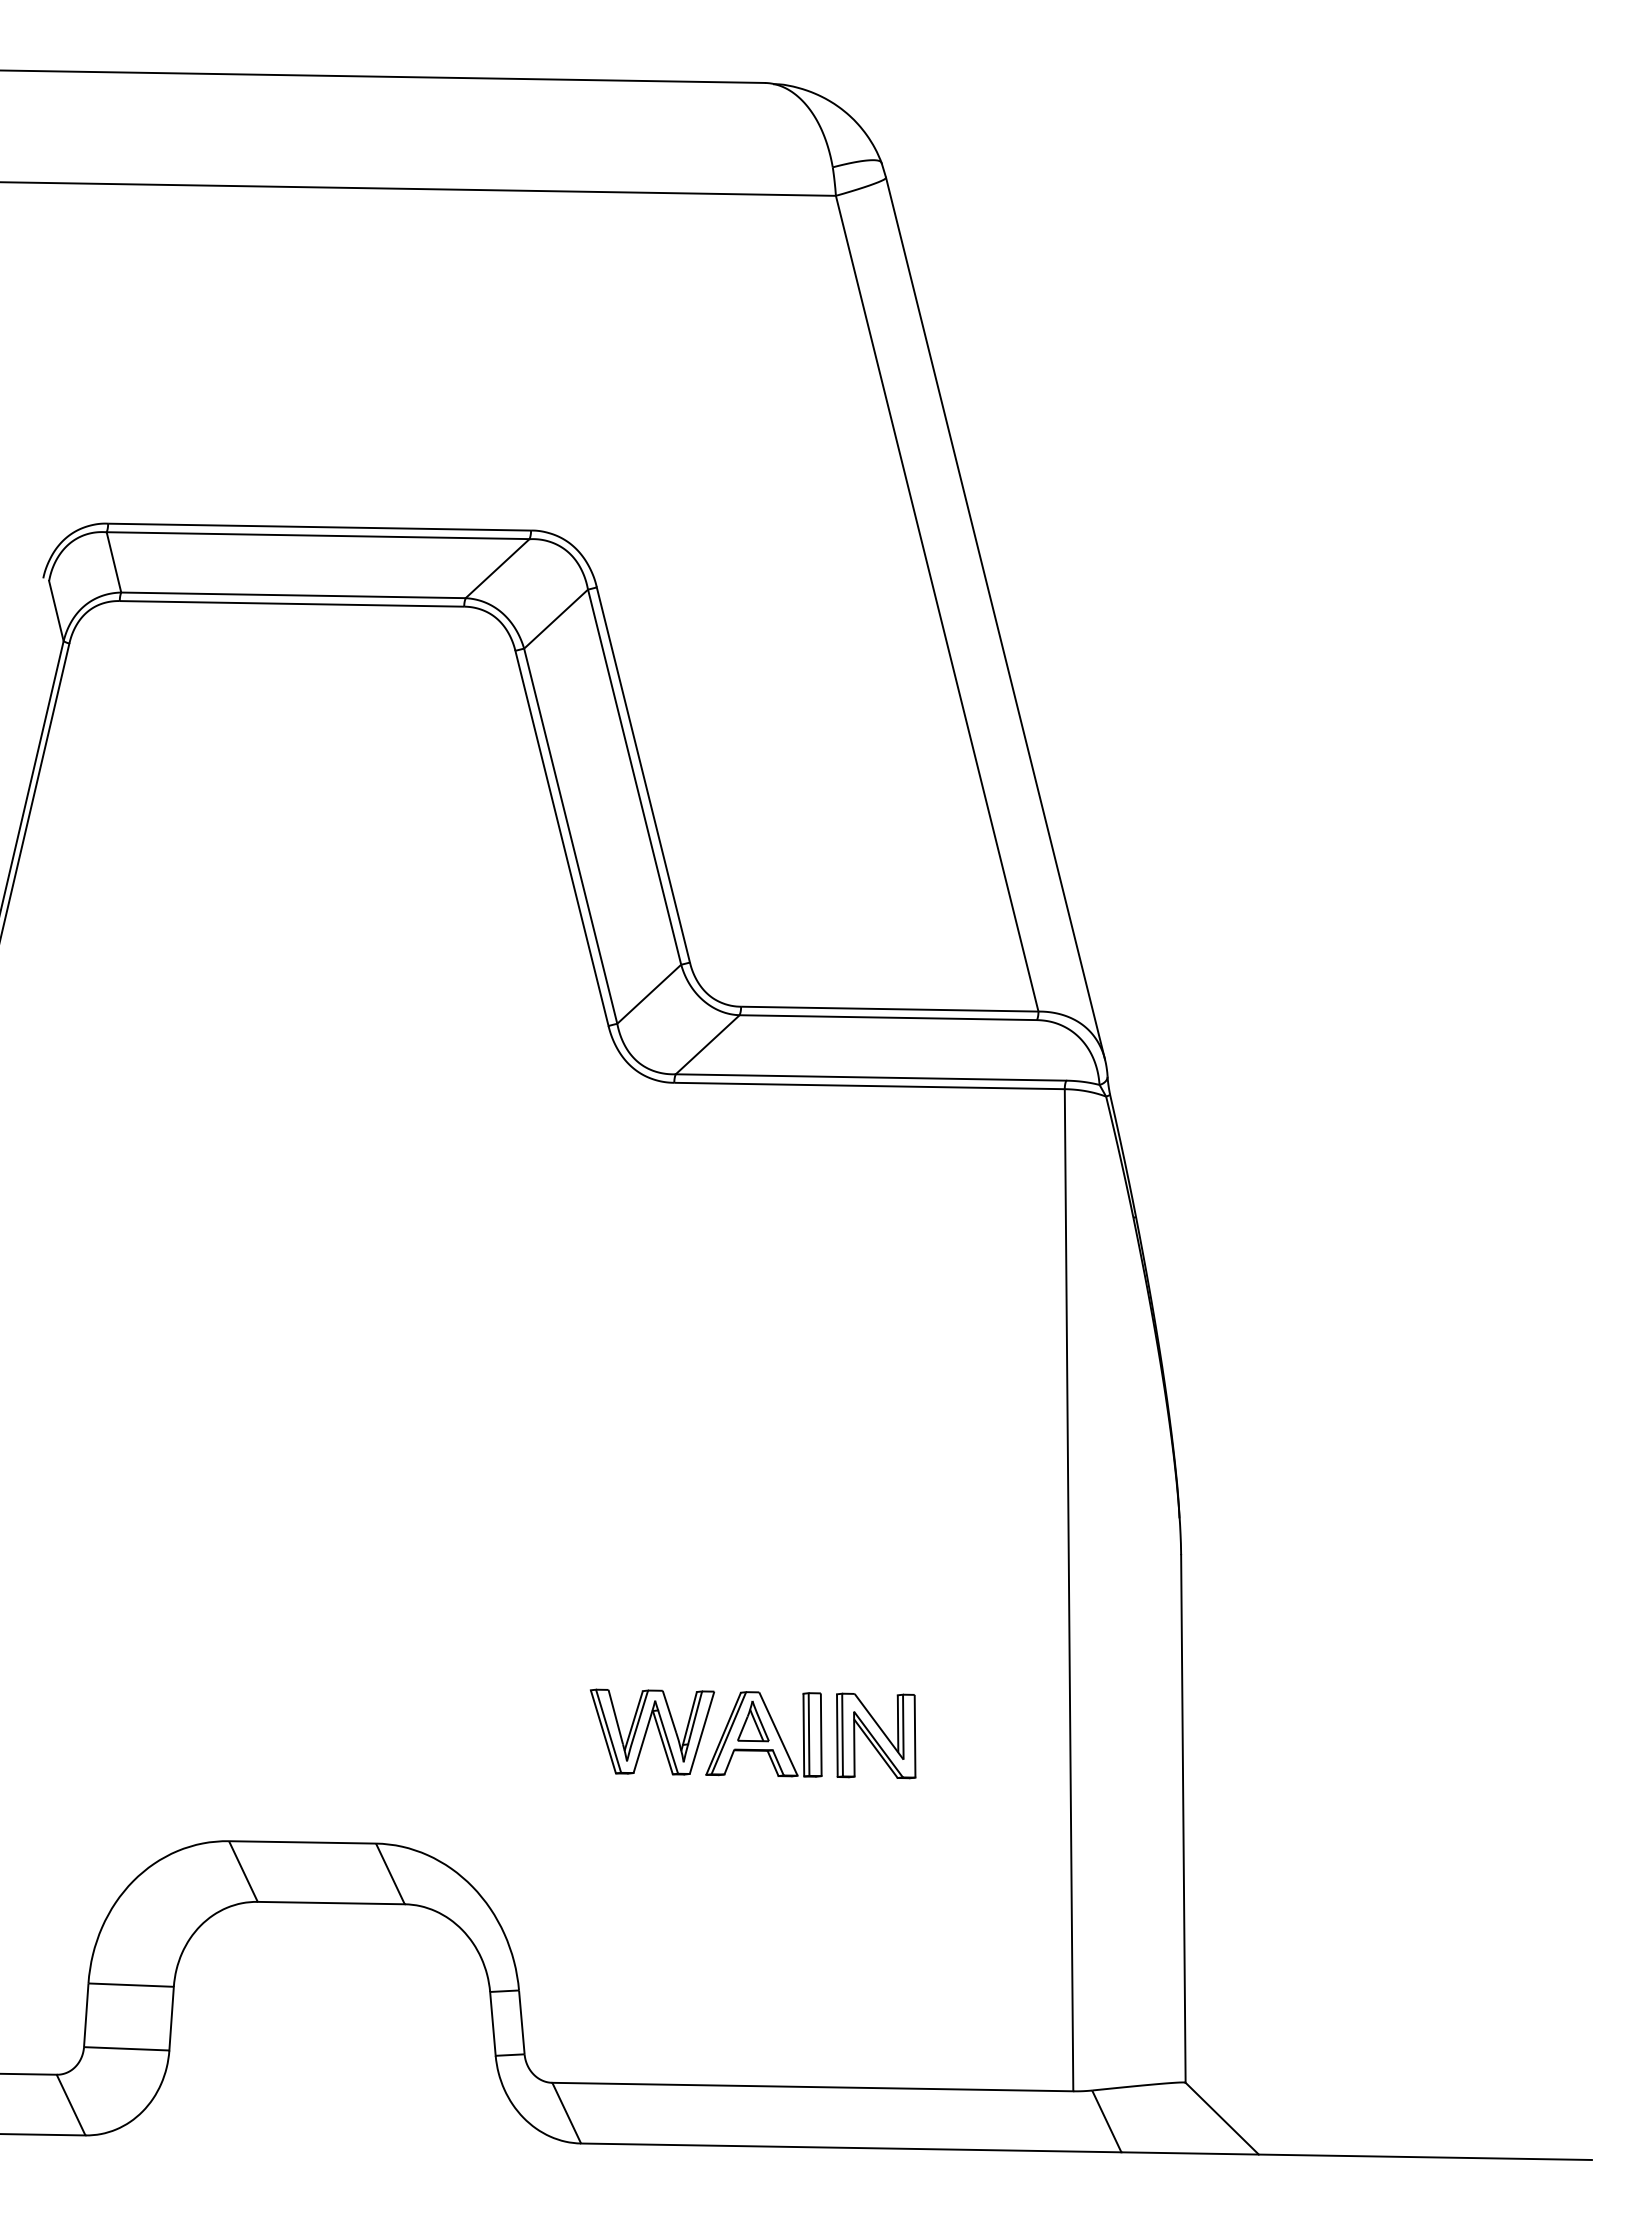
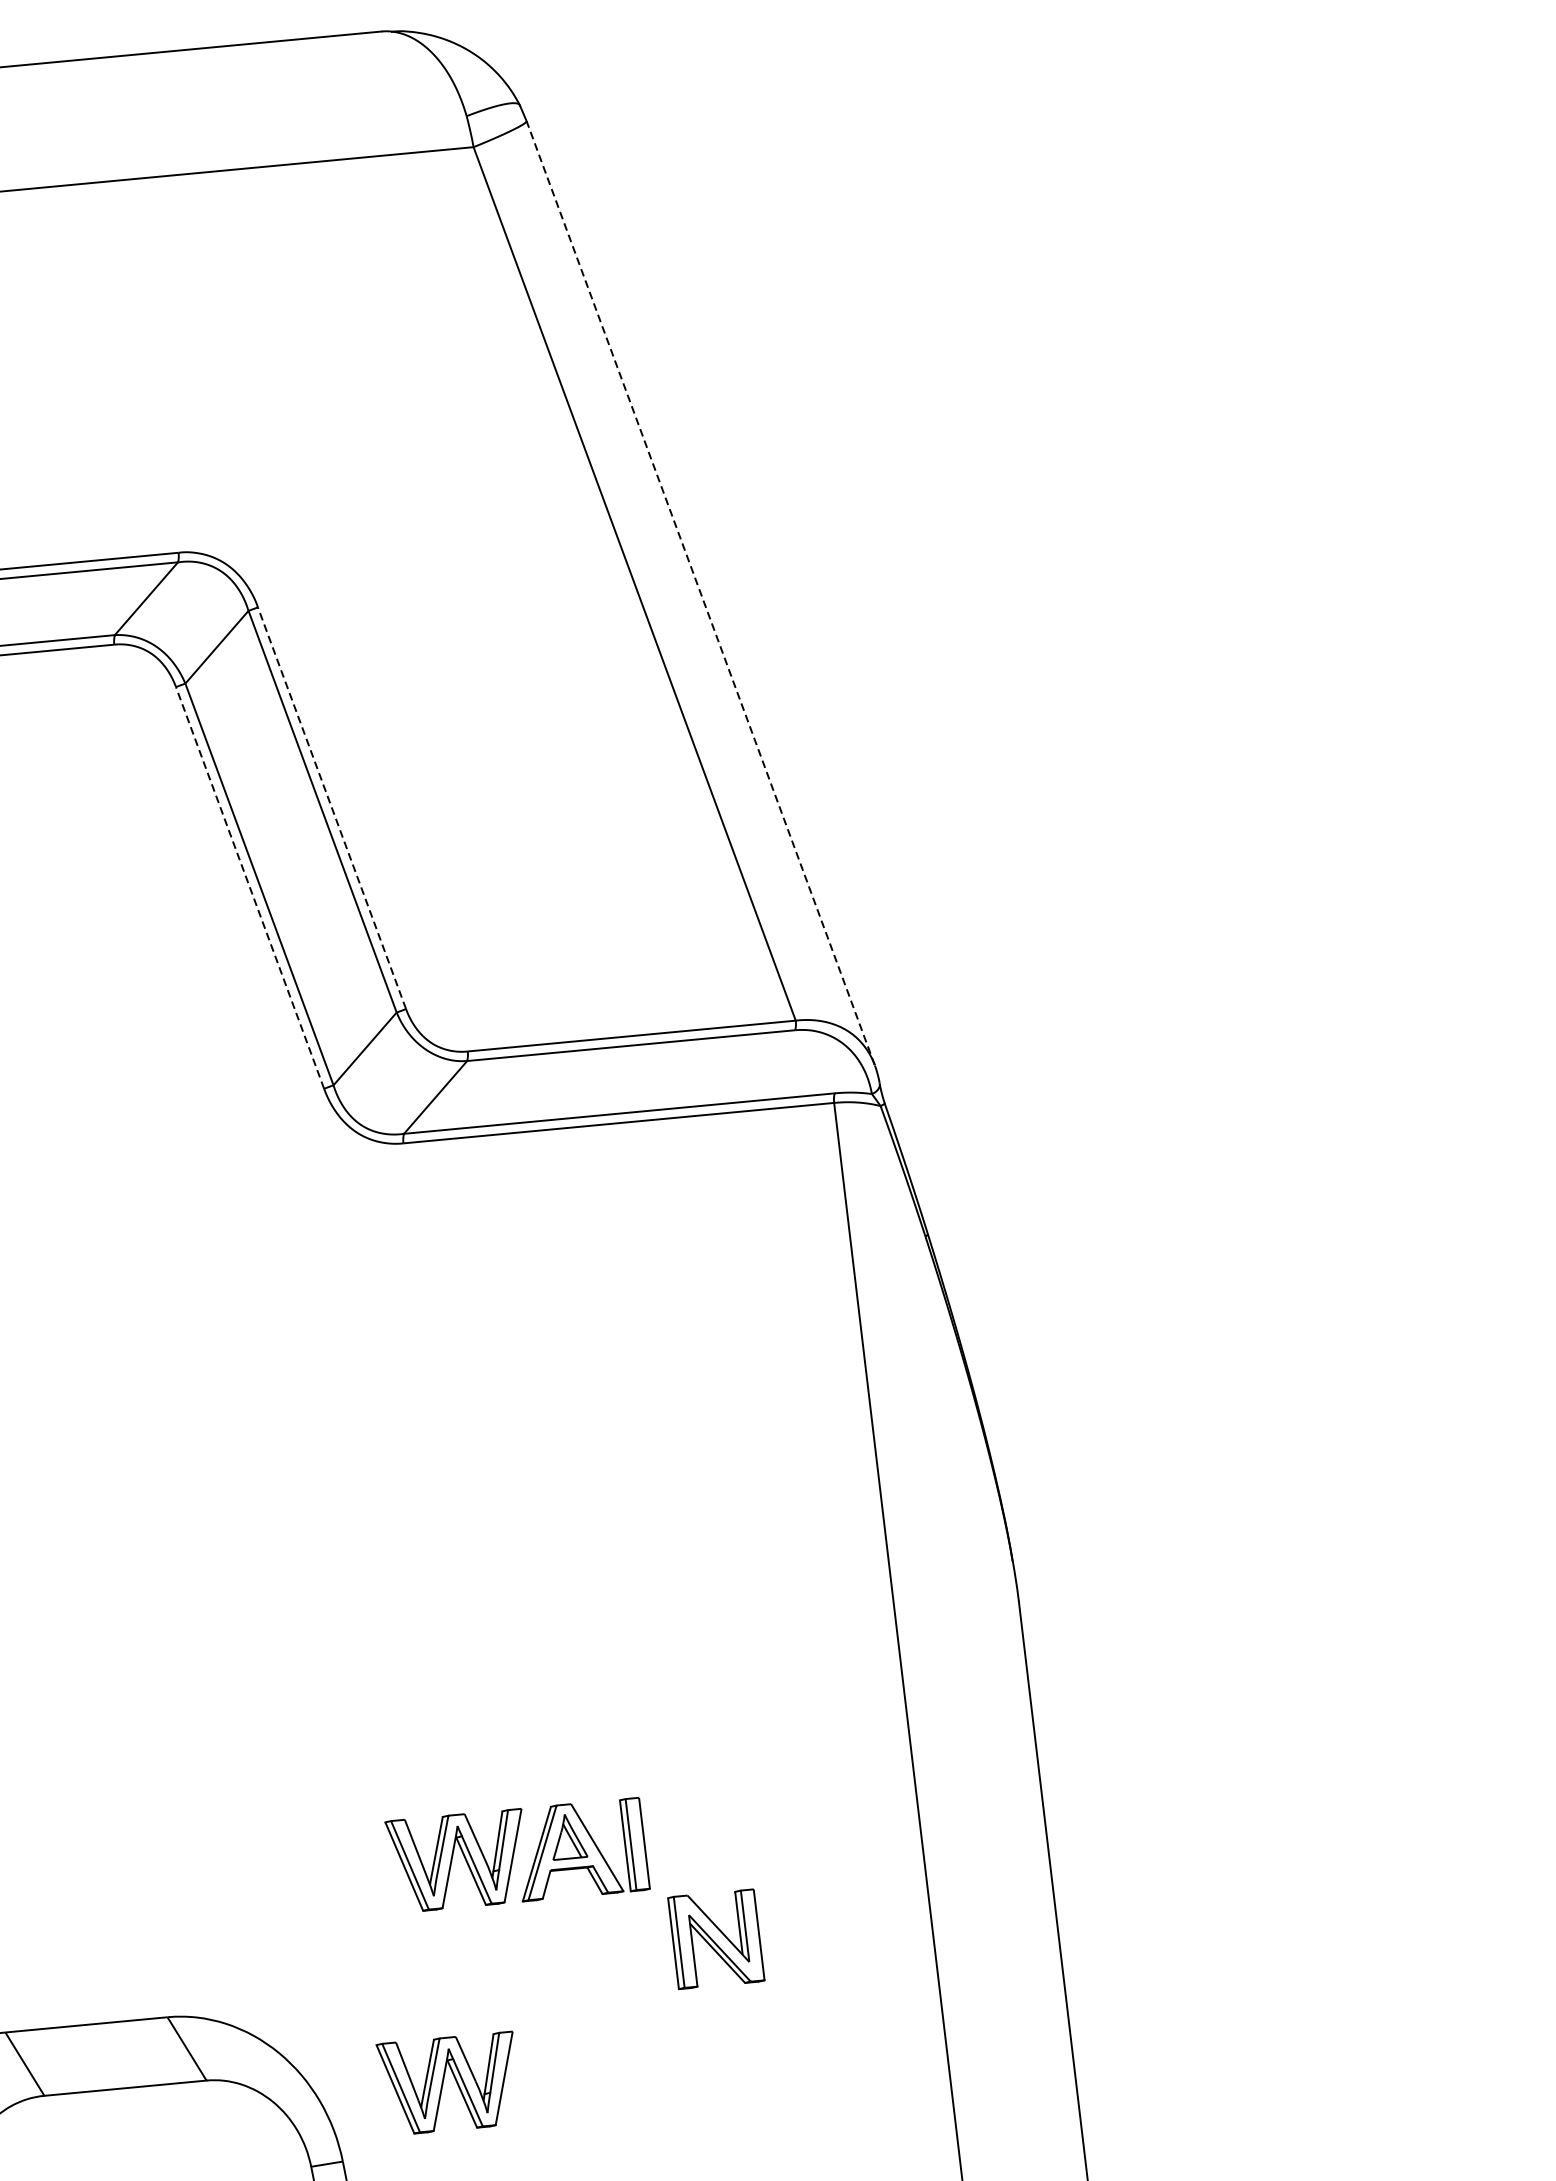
line: (995, 618) -> (700, 593), solid -> dashed
line: (643, 774) -> (332, 807), solid -> dashed
line: (561, 837) -> (249, 886), solid -> dashed
part: (876, 1735) -> (716, 1938), moved
part: (622, 1930) -> (449, 2082), added

